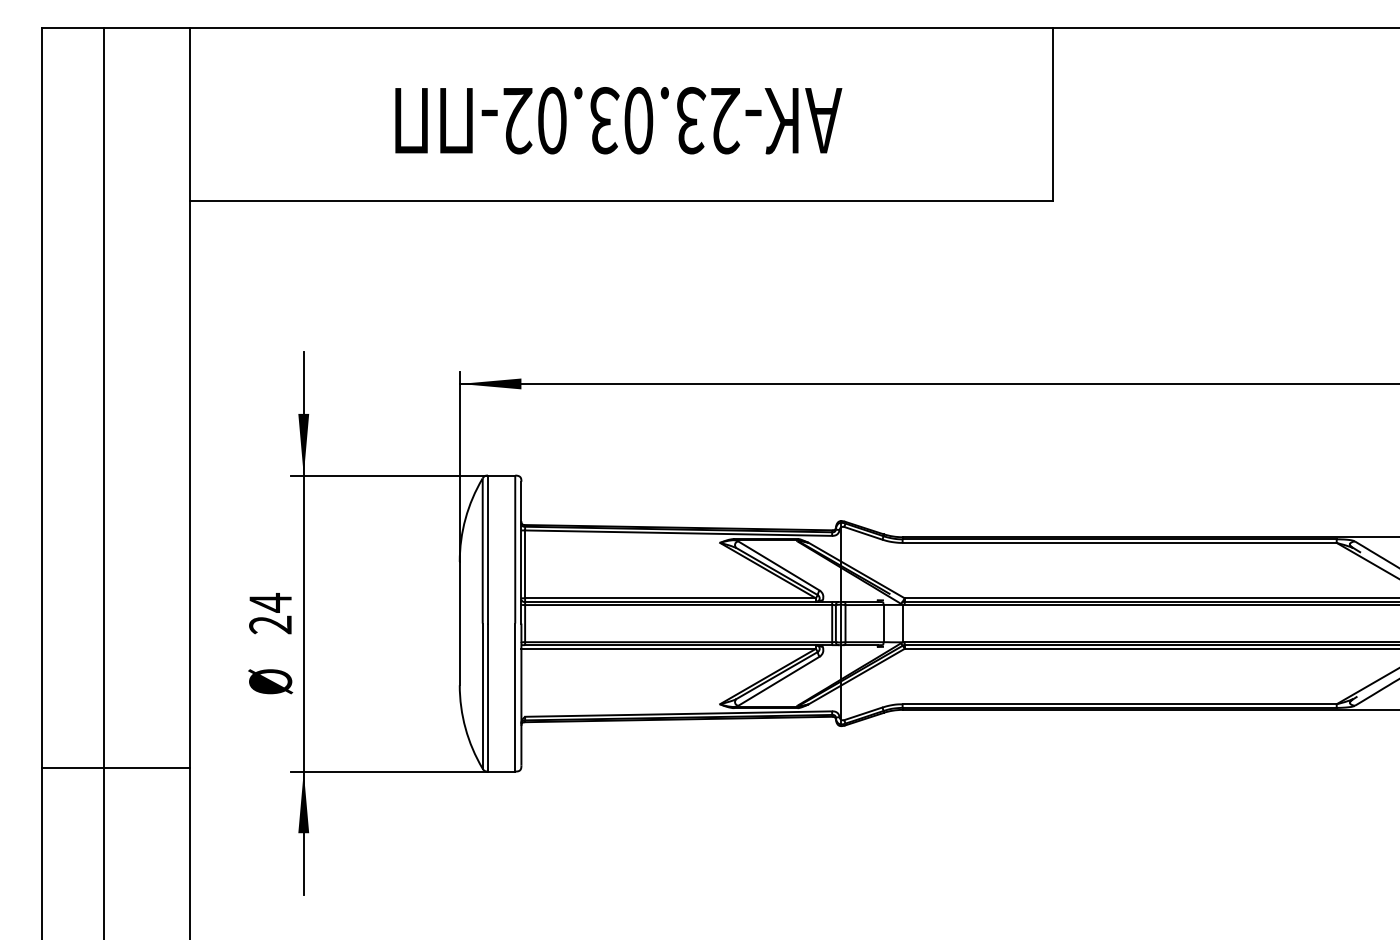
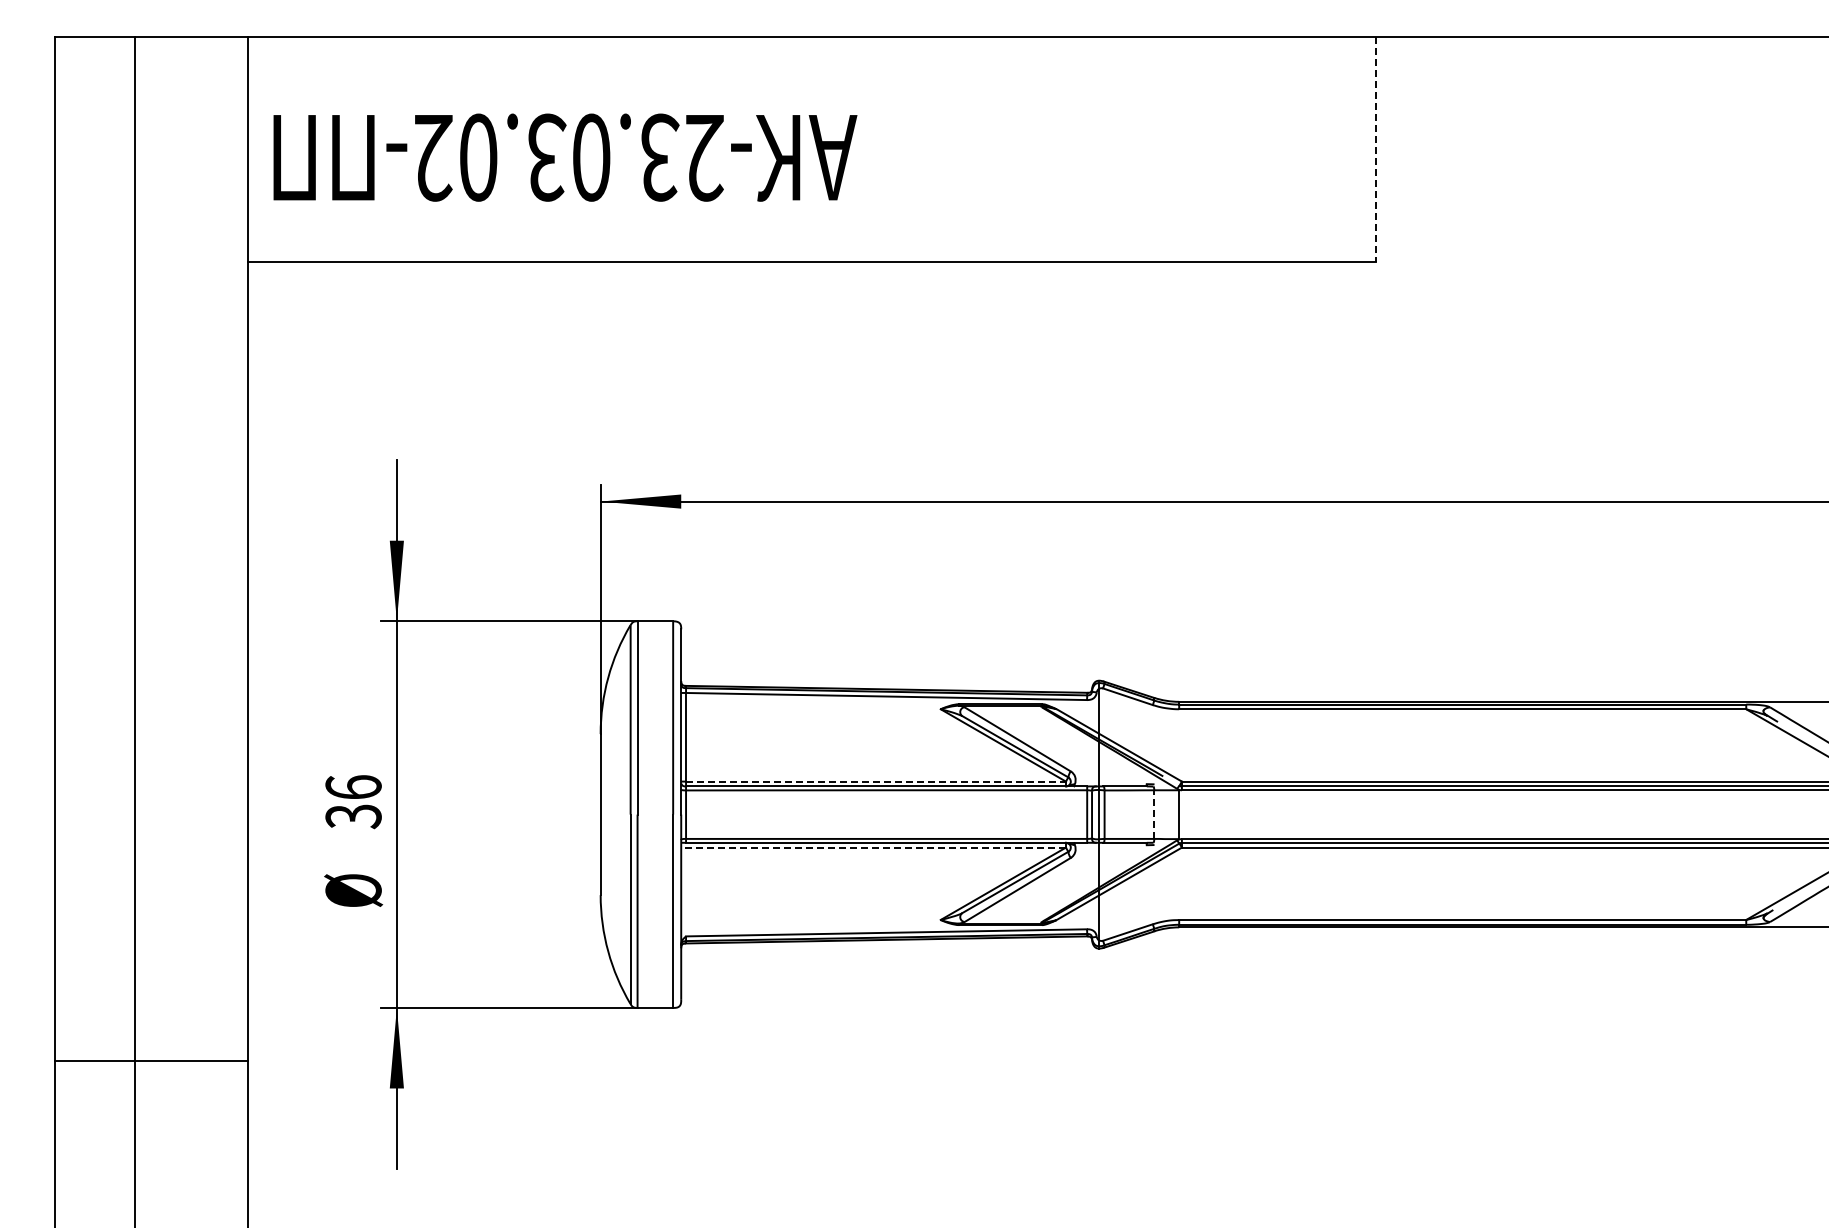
line: (1052, 114) -> (1375, 149), solid -> dashed
text: (618, 120) -> (565, 157), moved
line: (670, 598) -> (875, 781), solid -> dashed
text: (270, 613) -> (353, 801), 24 -> 36
line: (883, 623) -> (1154, 814), solid -> dashed
line: (668, 648) -> (873, 847), solid -> dashed
line: (115, 768) -> (151, 1061), moved

